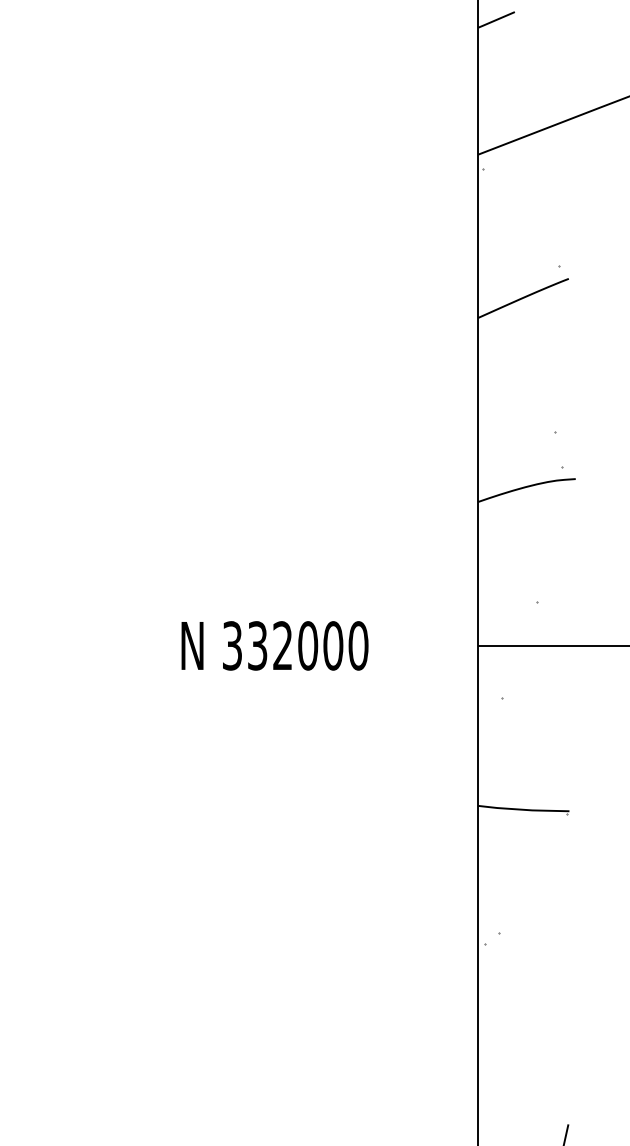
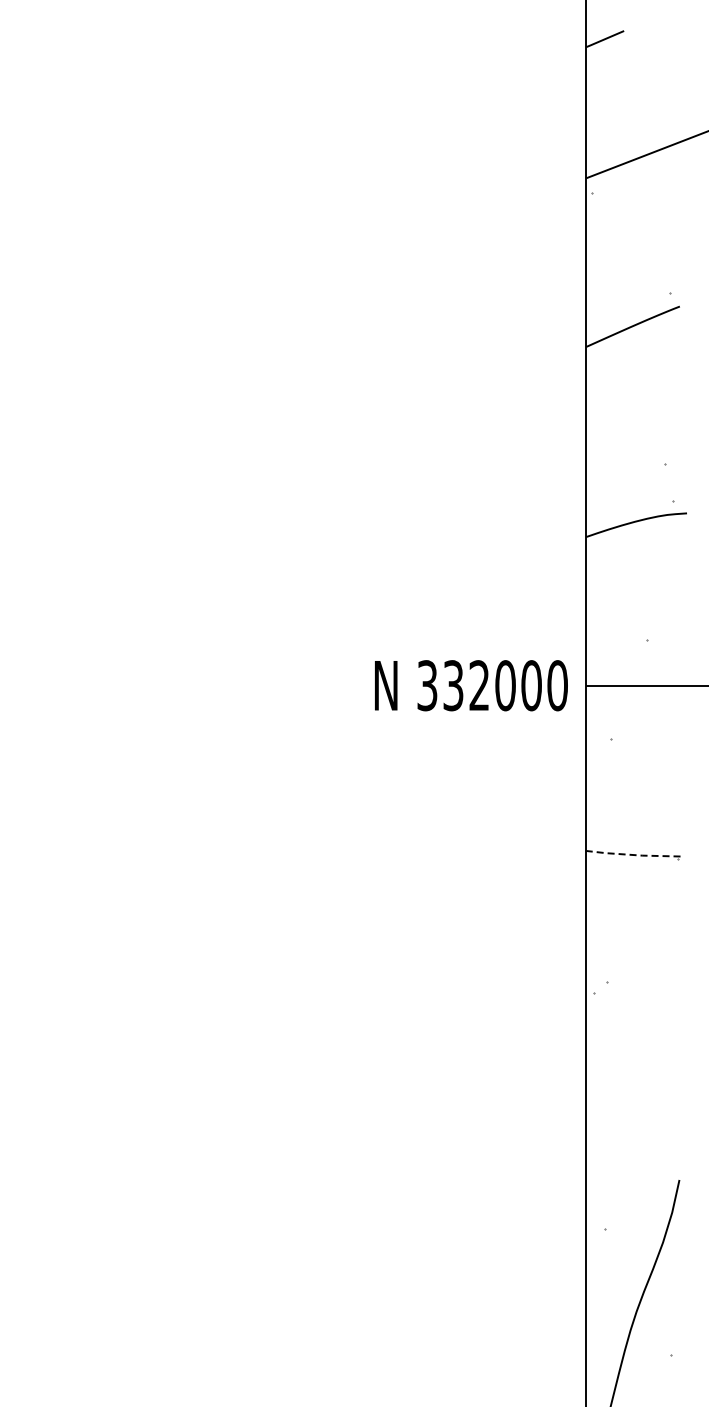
text: (275, 645) -> (471, 685), moved
line: (523, 810) -> (633, 855), solid -> dashed

